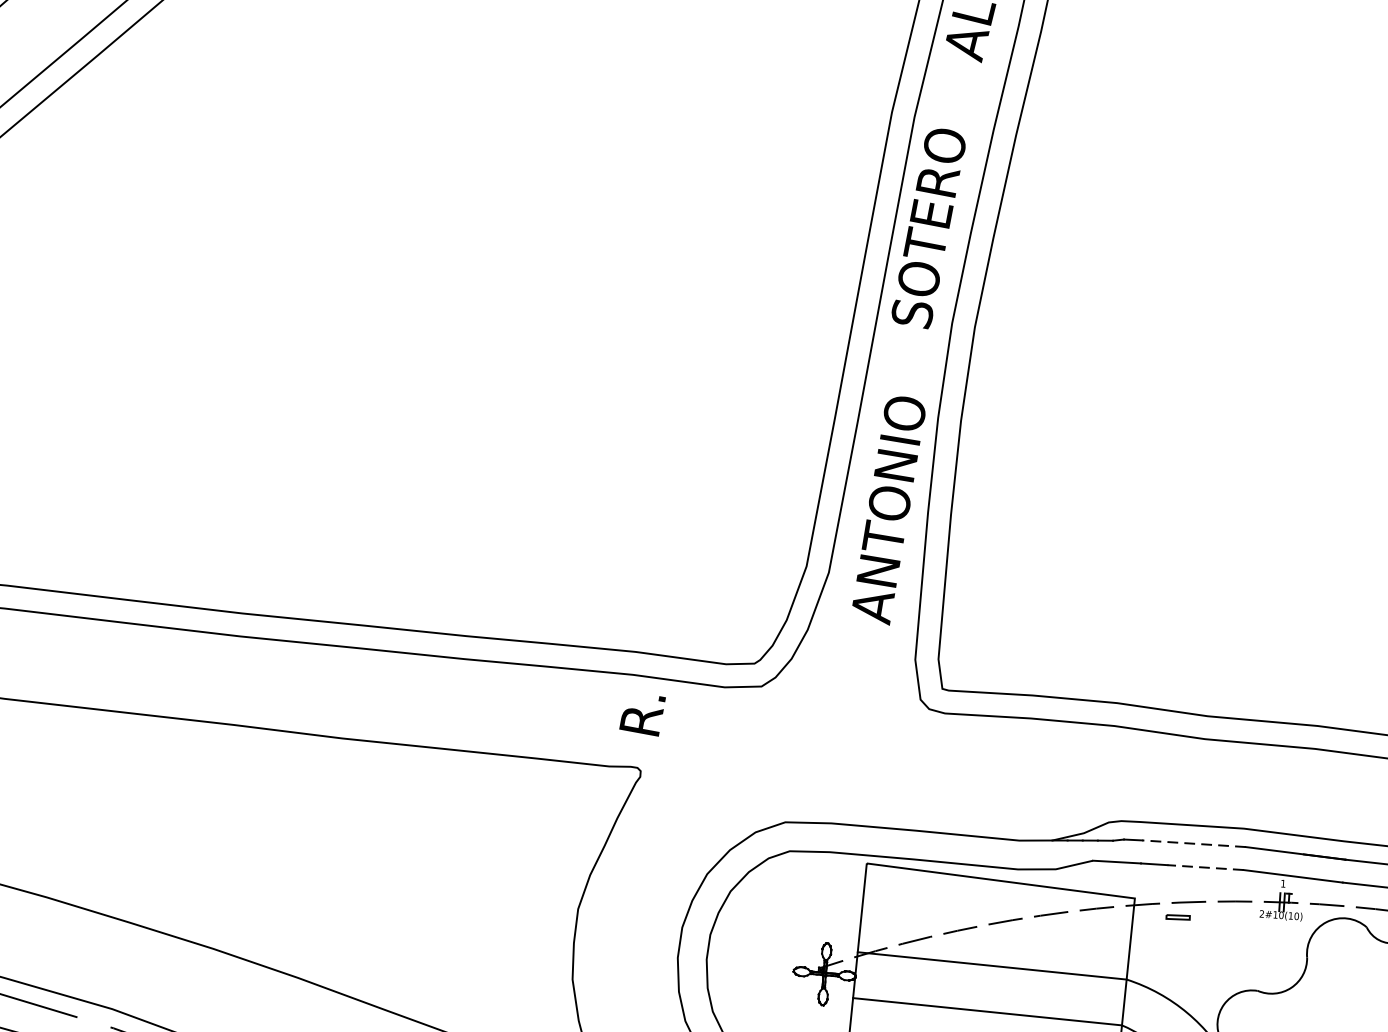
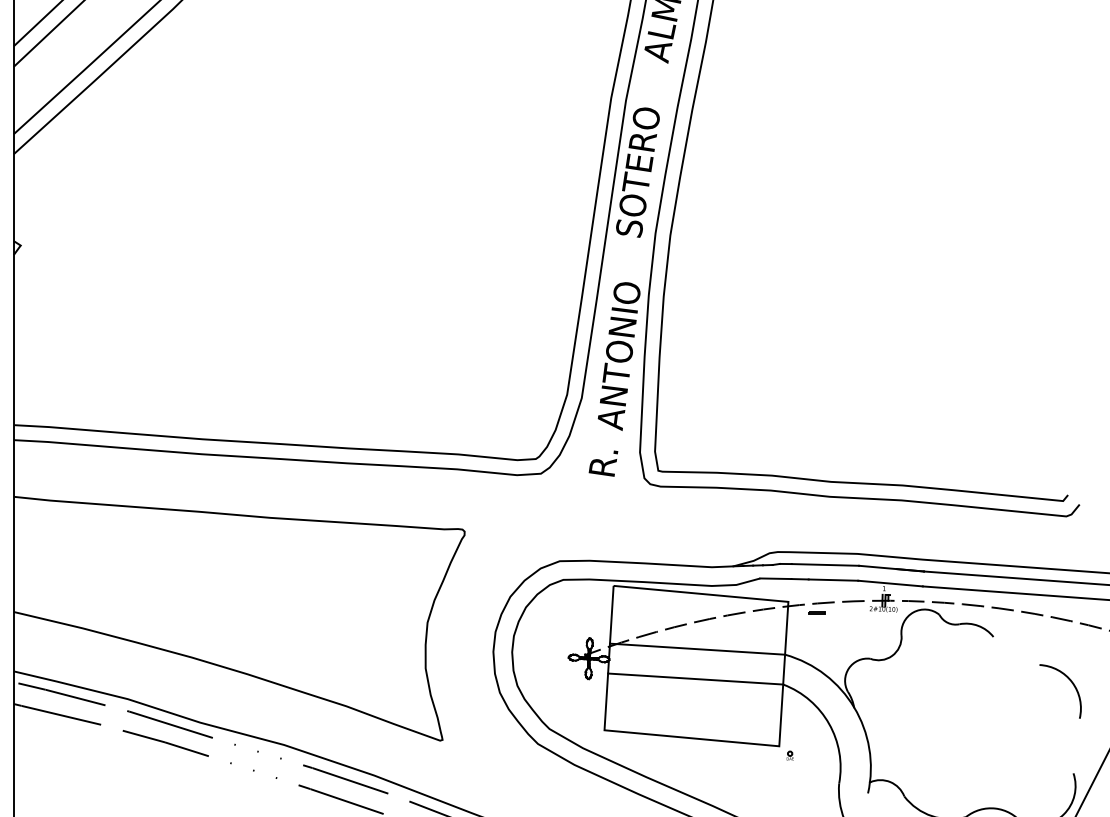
text: (642, 715) -> (603, 463), moved
line: (1194, 843) -> (825, 564), dashed -> solid
line: (1205, 868) -> (833, 580), dashed -> solid

